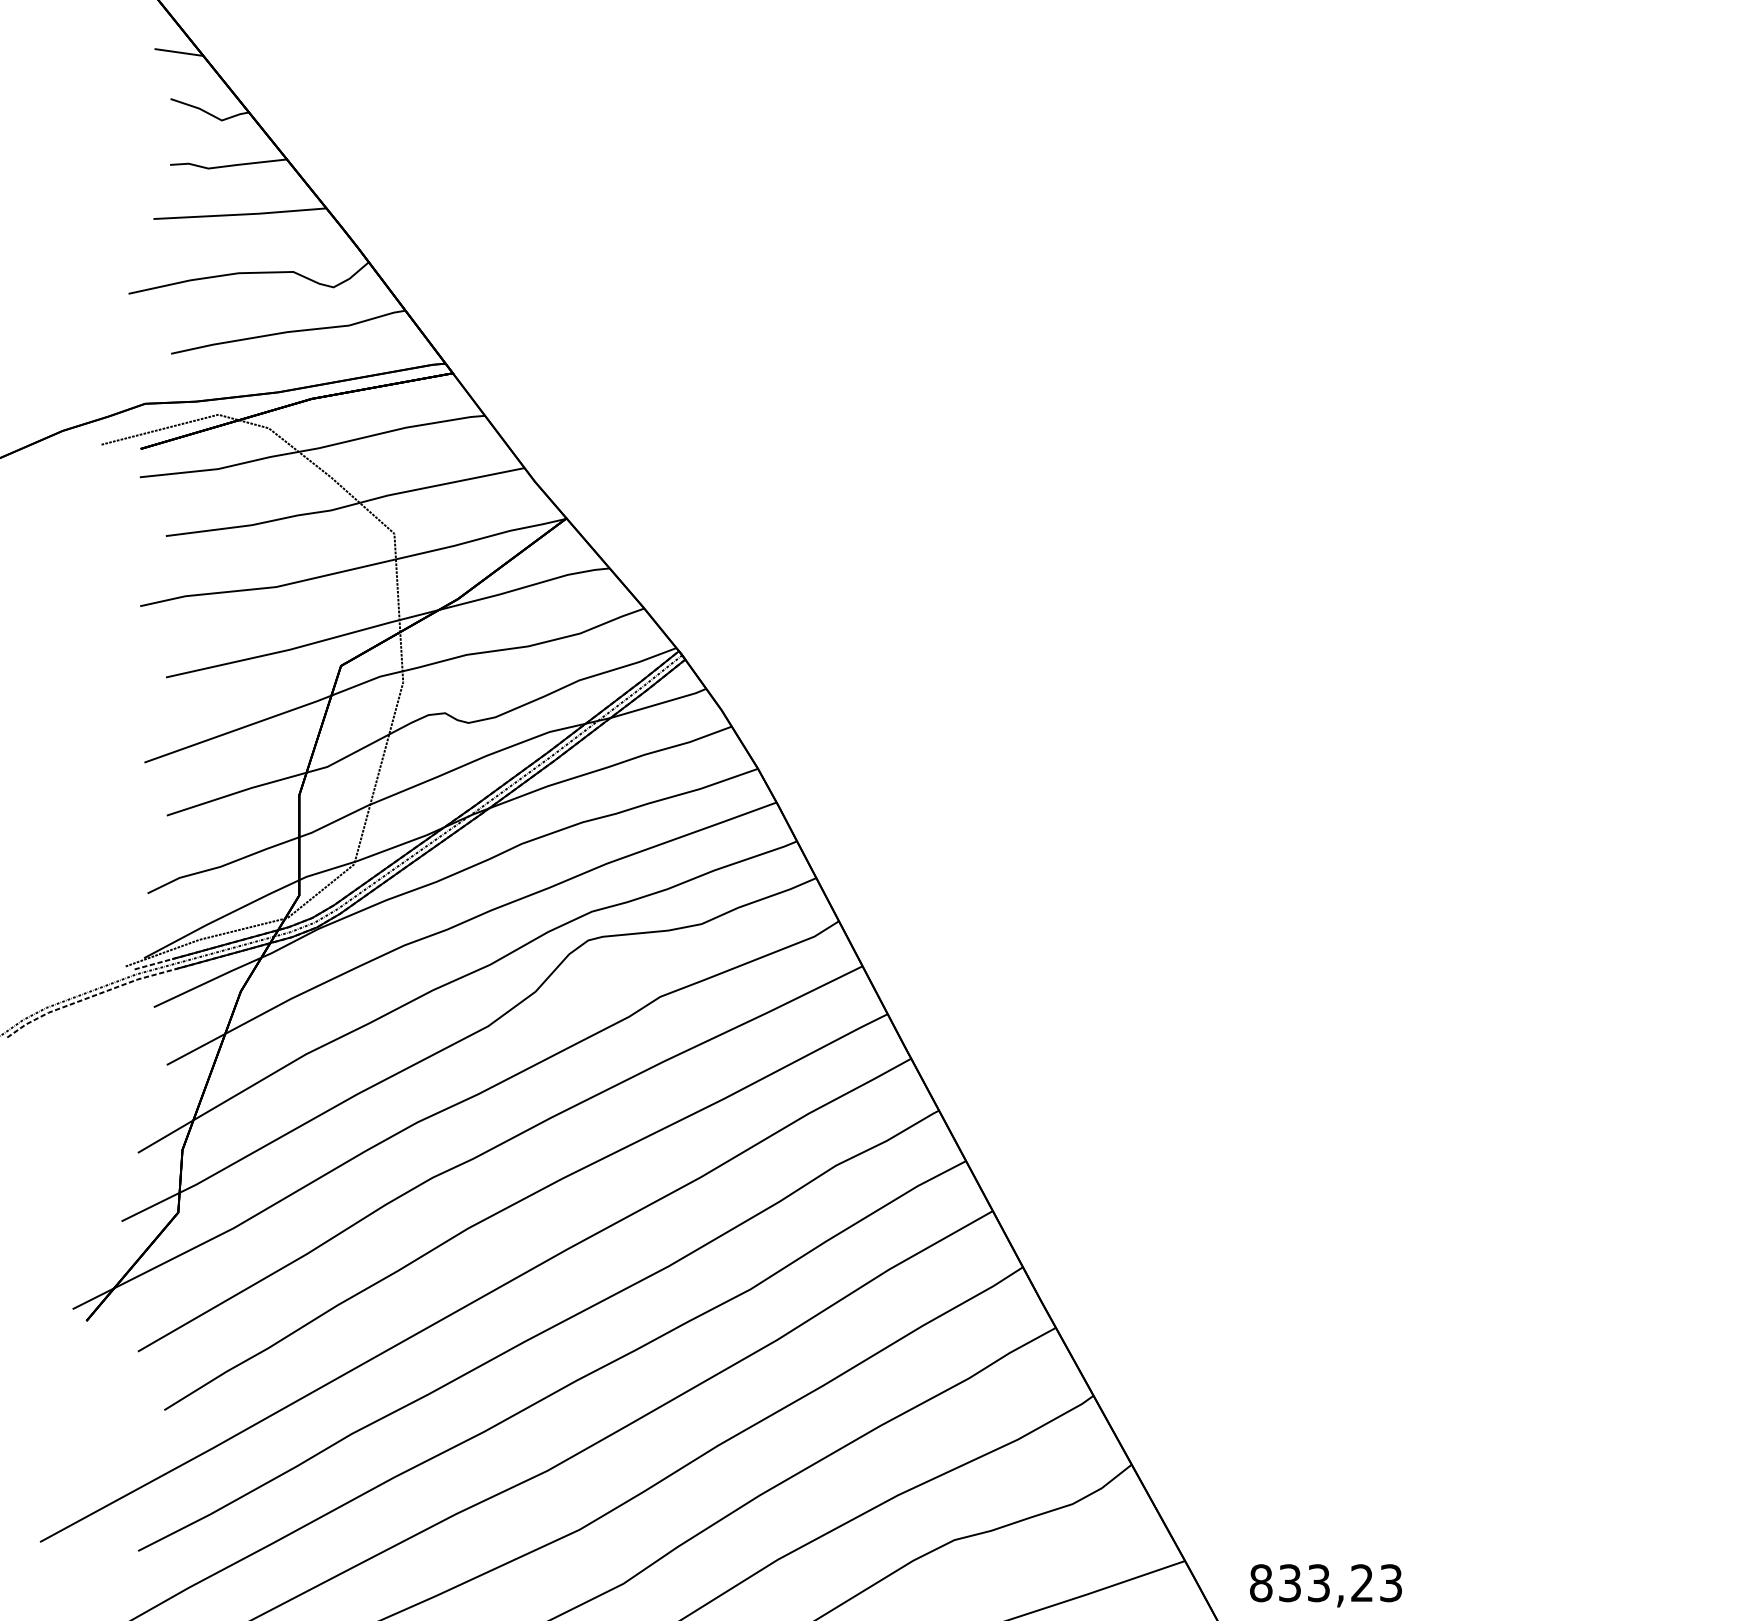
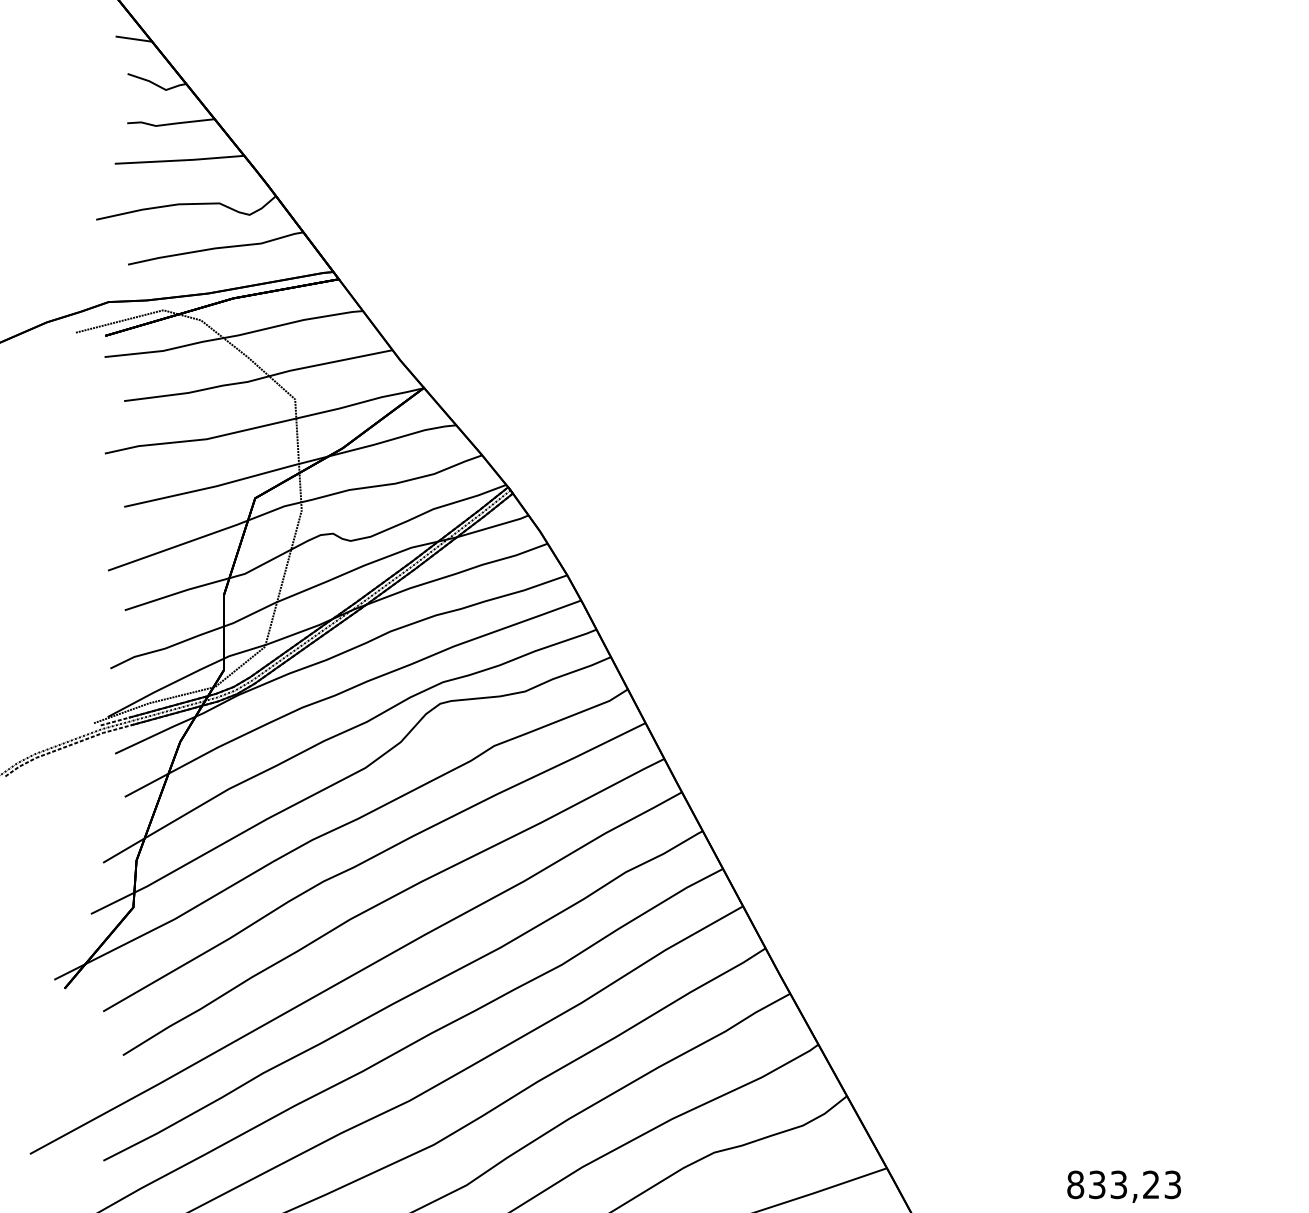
text: (1325, 1585) -> (1123, 1186), moved

